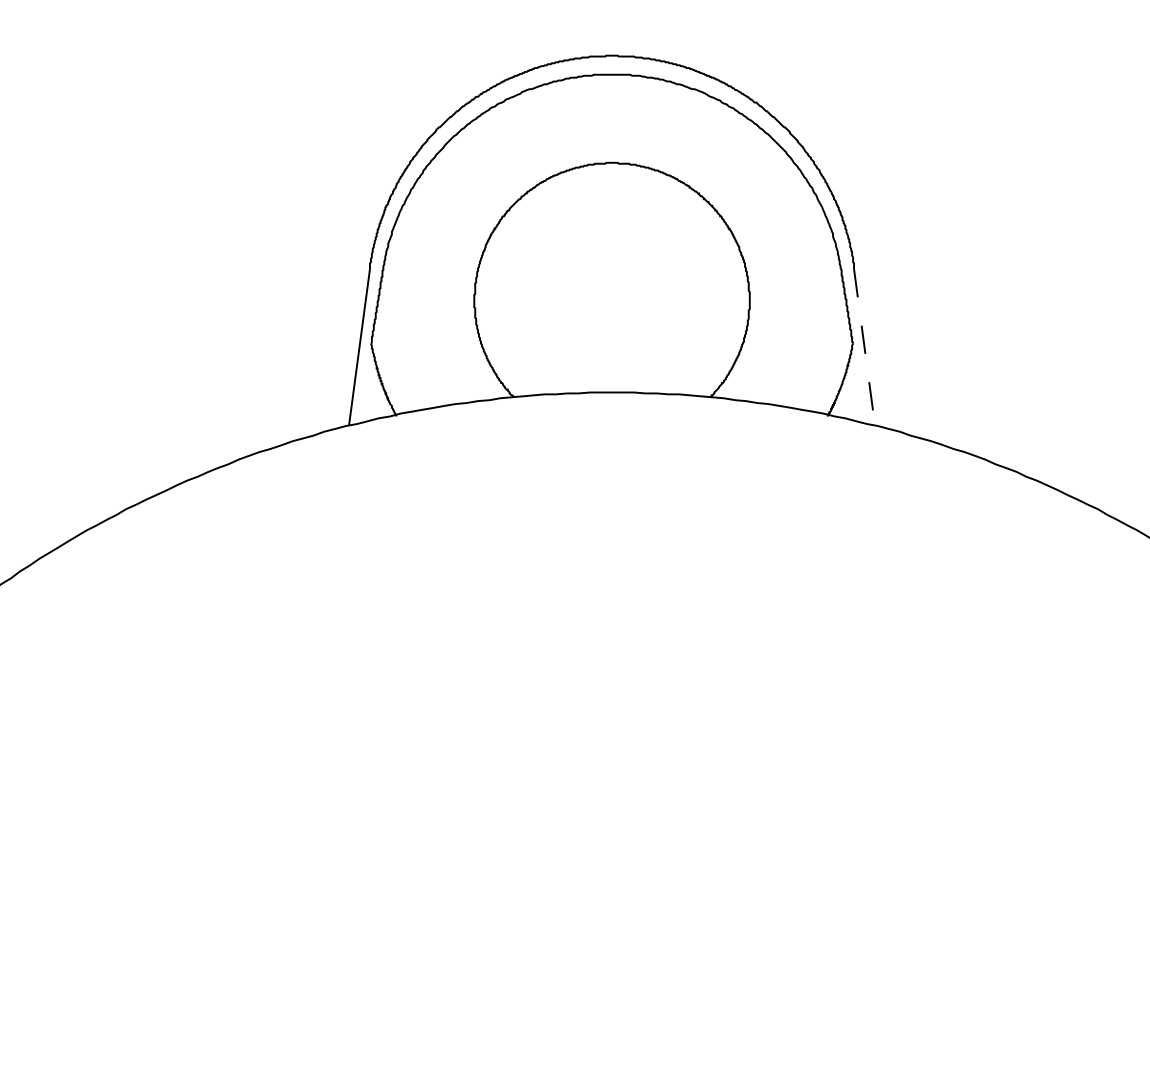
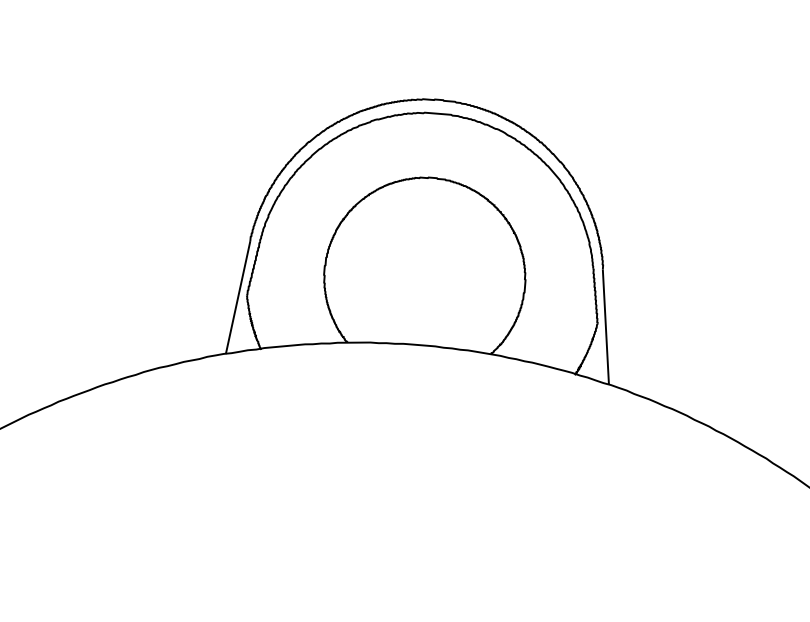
line: (864, 348) -> (605, 327), dashed -> solid

